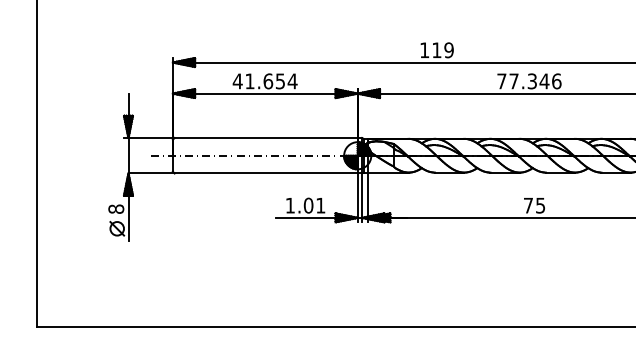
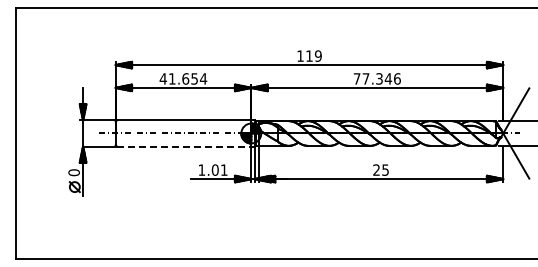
line: (266, 173) -> (184, 146), solid -> dashed
text: (528, 204) -> (376, 169), 75 -> 25
text: (115, 208) -> (73, 172), 8 -> 0

